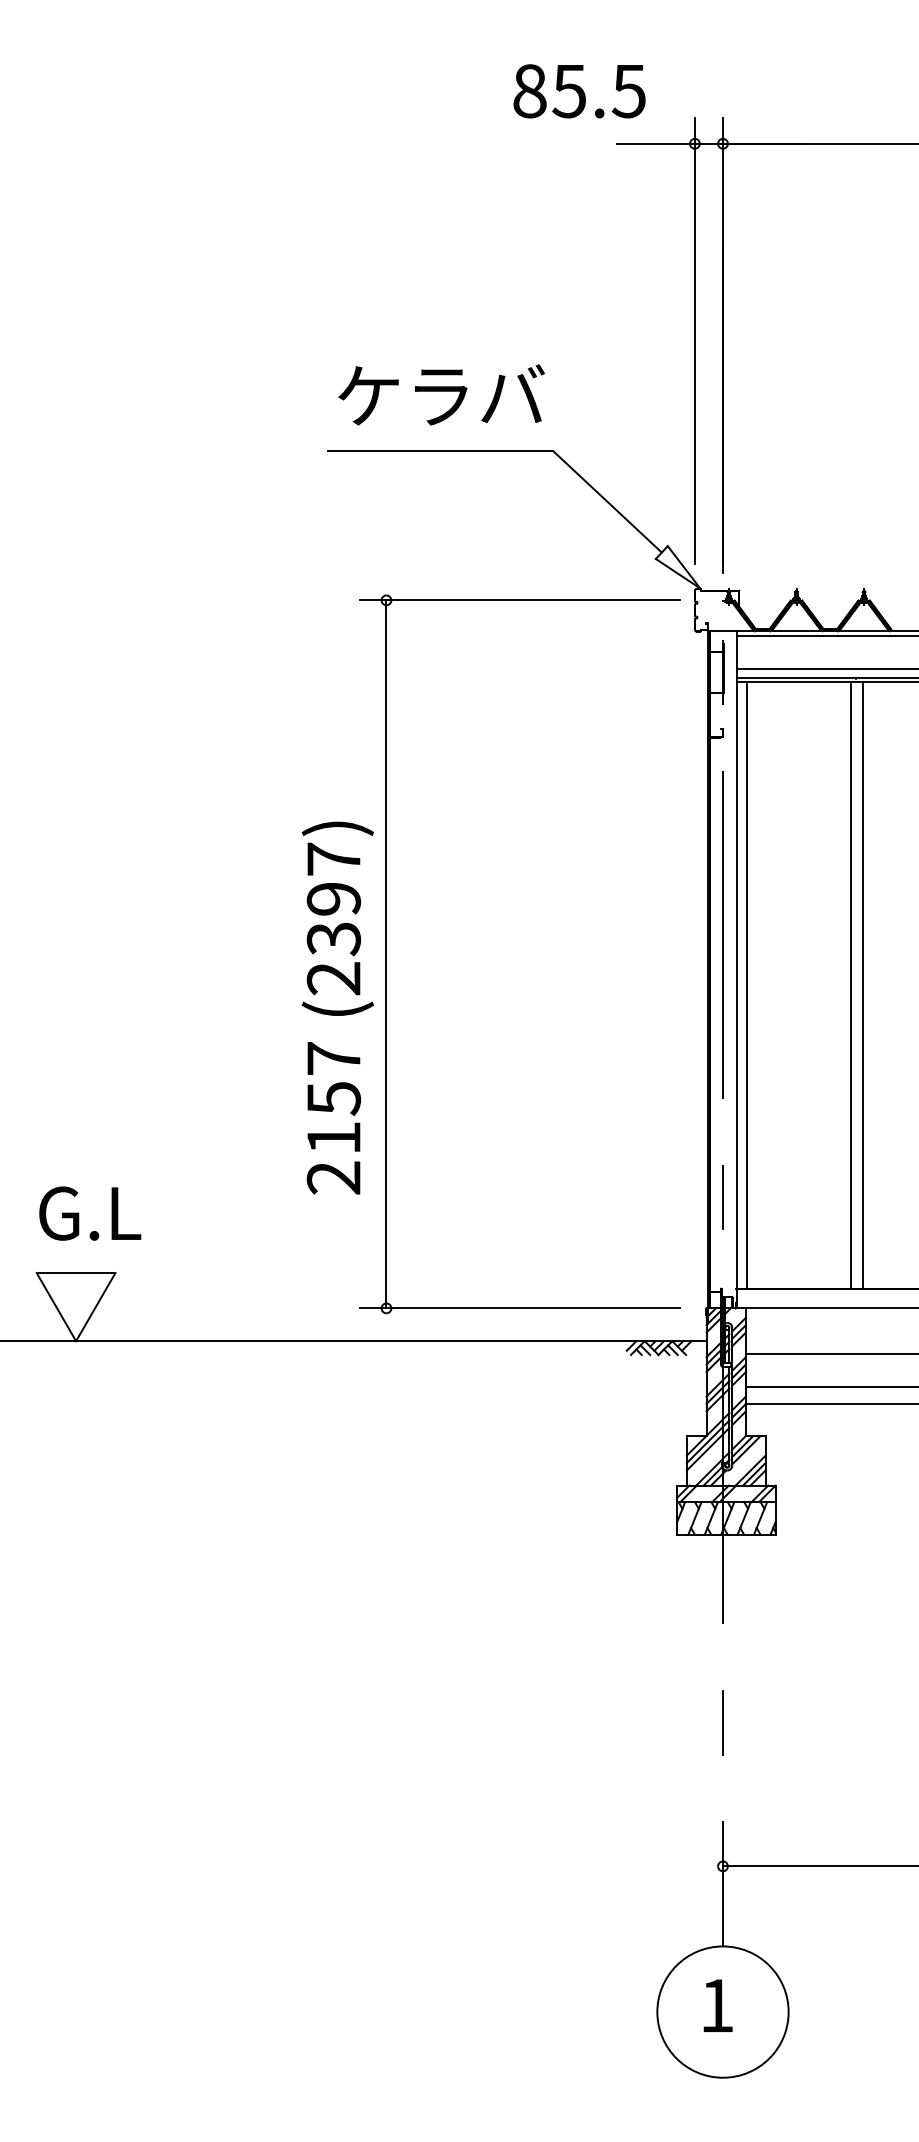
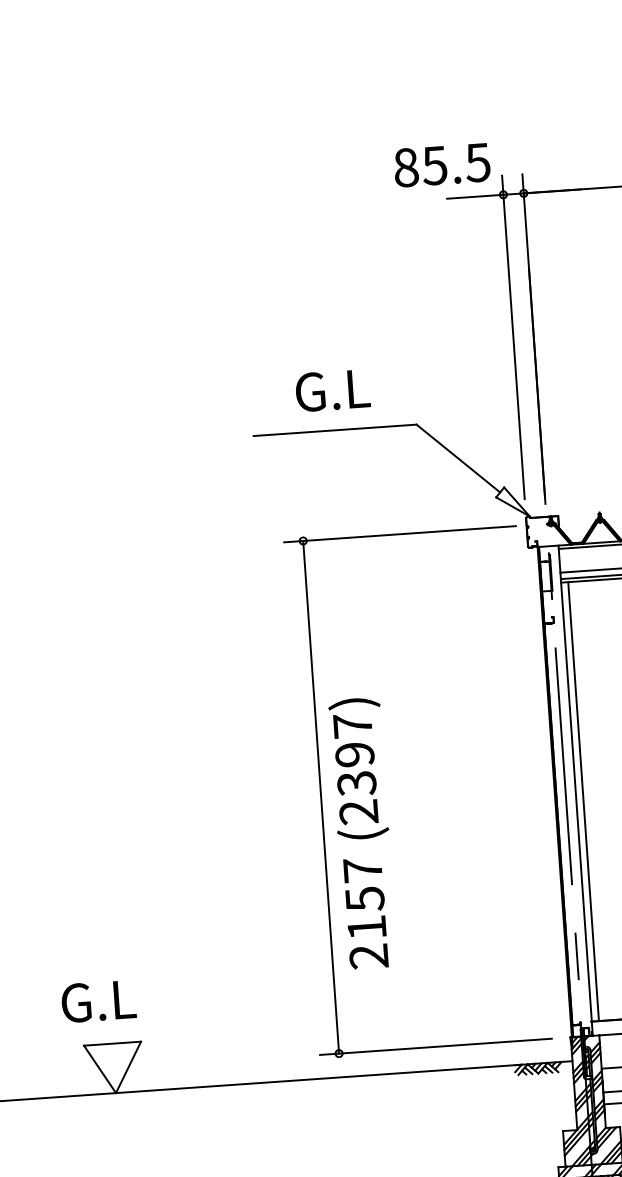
text: (579, 91) -> (442, 165), moved
text: (441, 394) -> (332, 389), ケラバ -> G.L
text: (337, 1007) -> (362, 833), moved
text: (90, 1213) -> (98, 1001), moved

